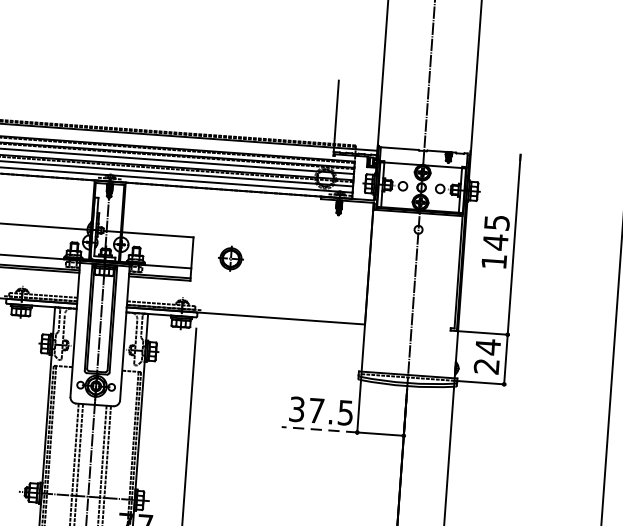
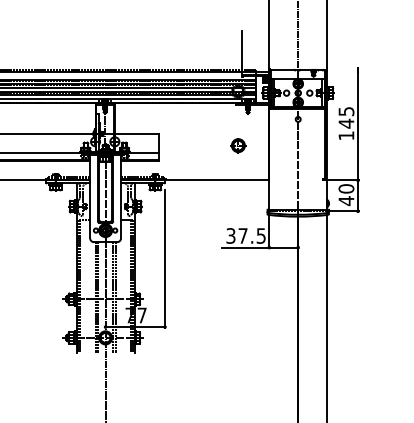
part: (231, 258) -> (238, 145), moved
text: (487, 357) -> (346, 195), 24 -> 40
line: (319, 429) -> (245, 247), dashed -> solid

